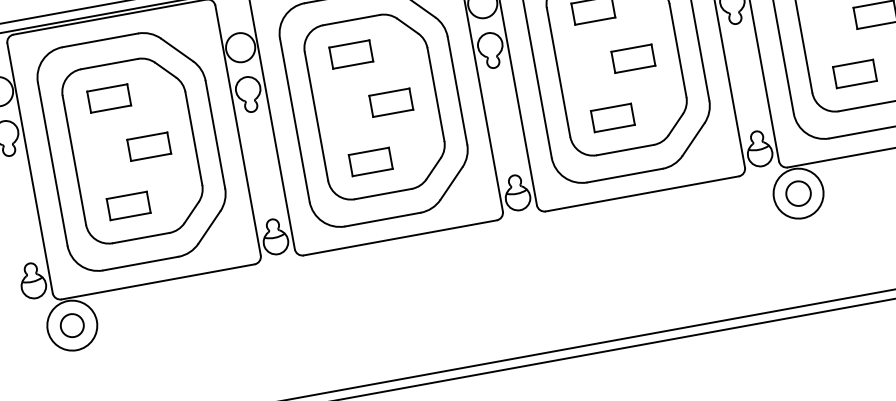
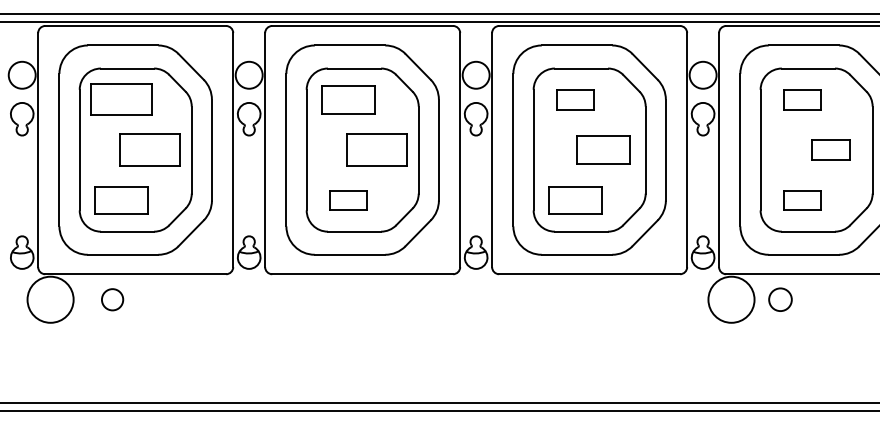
part: (351, 54) -> (348, 99), size x1.4
part: (632, 58) -> (603, 149), size x1.4
part: (109, 98) -> (121, 99), size x1.6
part: (390, 102) -> (376, 149), size x1.6
part: (612, 118) -> (575, 200), size x1.4
part: (148, 146) -> (149, 149), size x1.6
circle: (798, 193) -> (780, 299), moved
part: (128, 206) -> (121, 200), size x1.4
circle: (72, 325) -> (112, 299), moved

